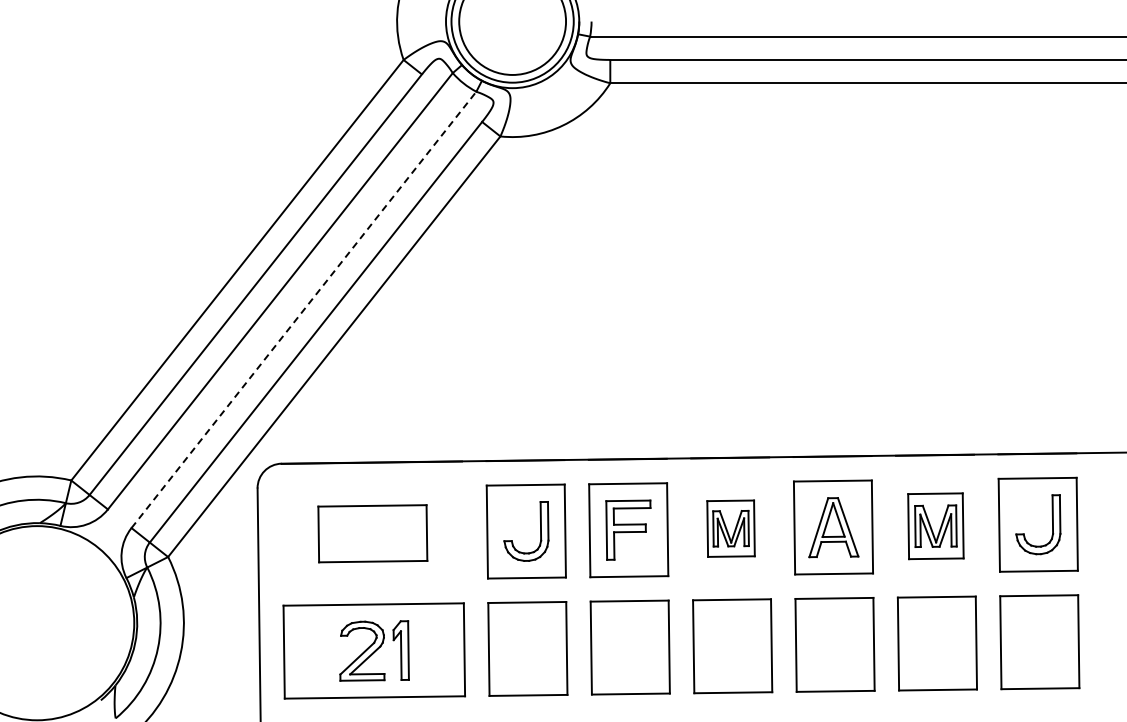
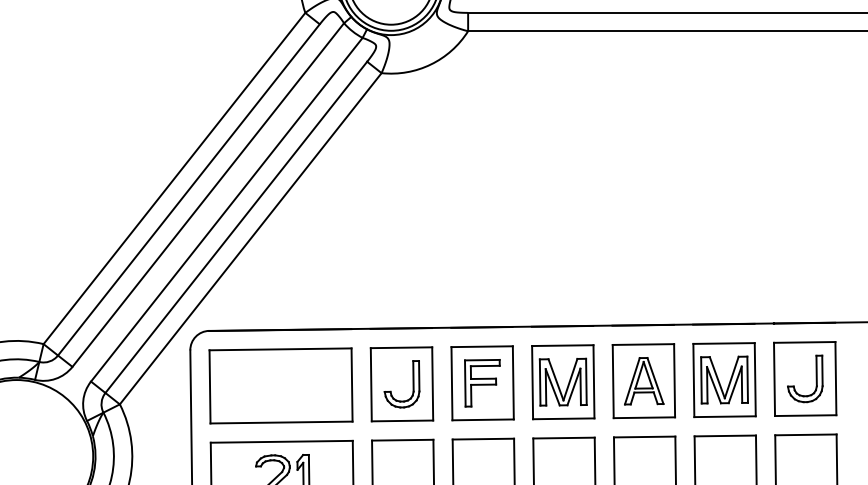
line: (304, 309) -> (227, 209), dashed -> solid
part: (935, 526) -> (724, 380), size x1.43
part: (730, 528) -> (562, 381), size x1.67
part: (372, 533) -> (280, 385), size x1.67

